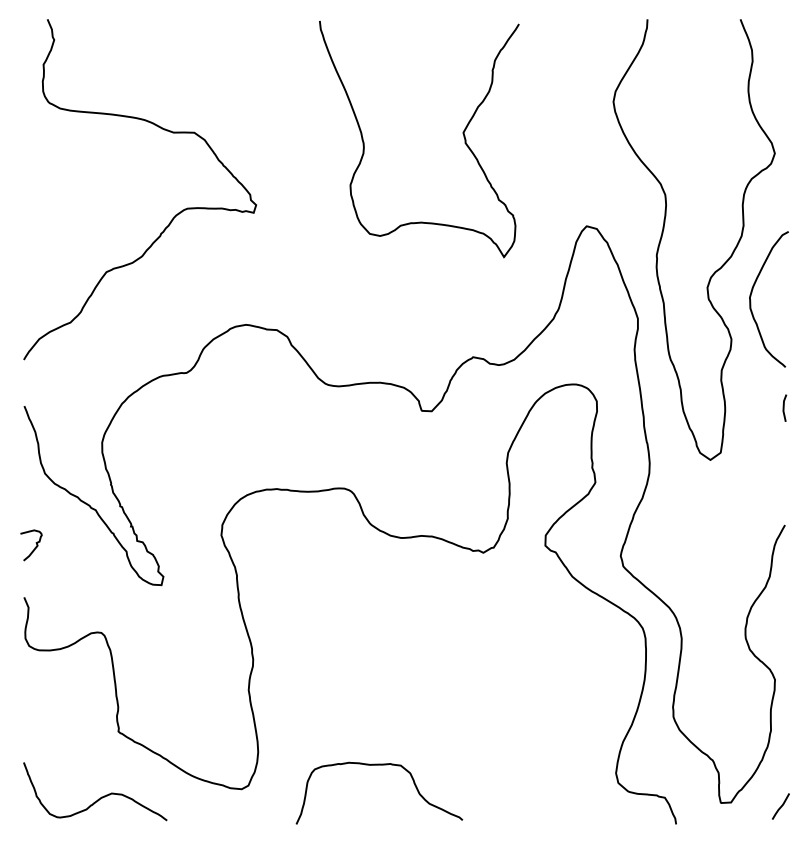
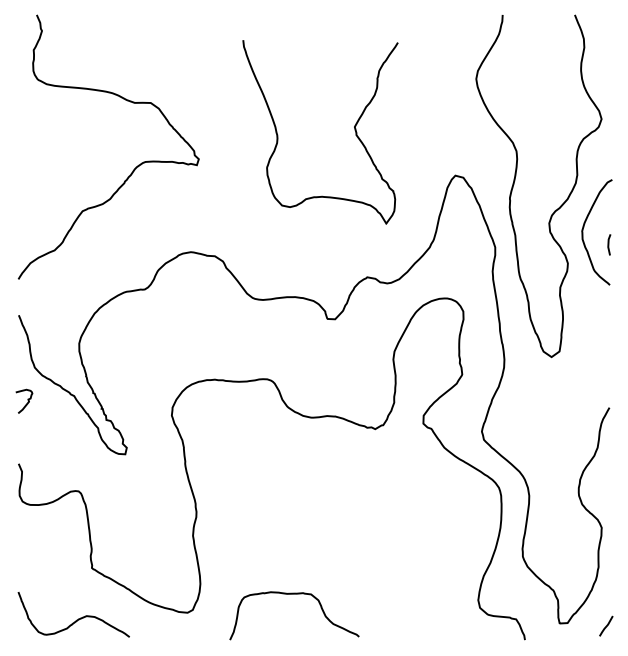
curve: (463, 137) -> (354, 130), moved
curve: (785, 407) -> (609, 244), moved
curve: (35, 544) -> (27, 400), moved

